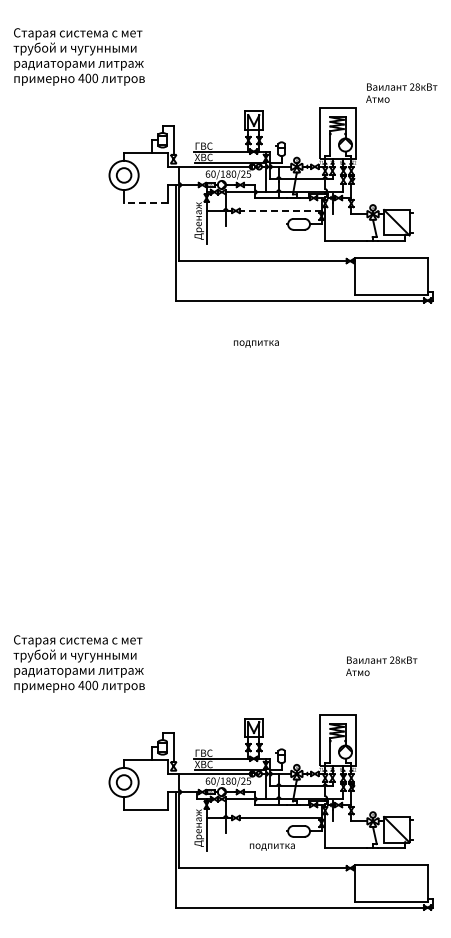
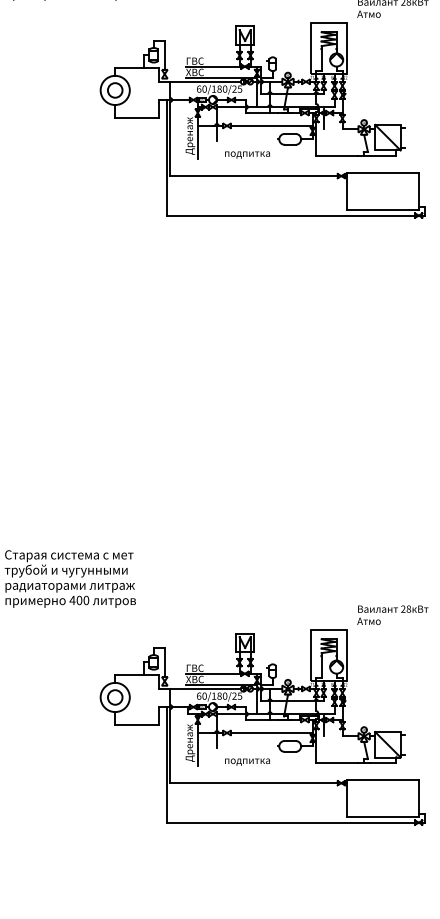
line: (145, 203) -> (136, 118), dashed -> solid
line: (280, 210) -> (271, 125), dashed -> solid
text: (255, 343) -> (246, 154), moved
text: (381, 665) -> (392, 614), moved
text: (271, 846) -> (246, 761), moved

